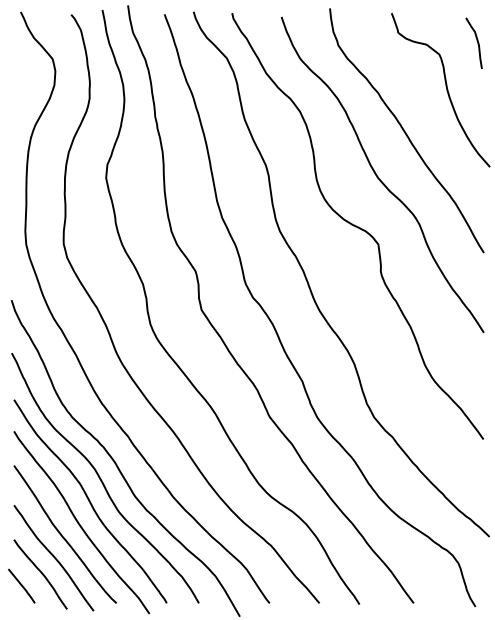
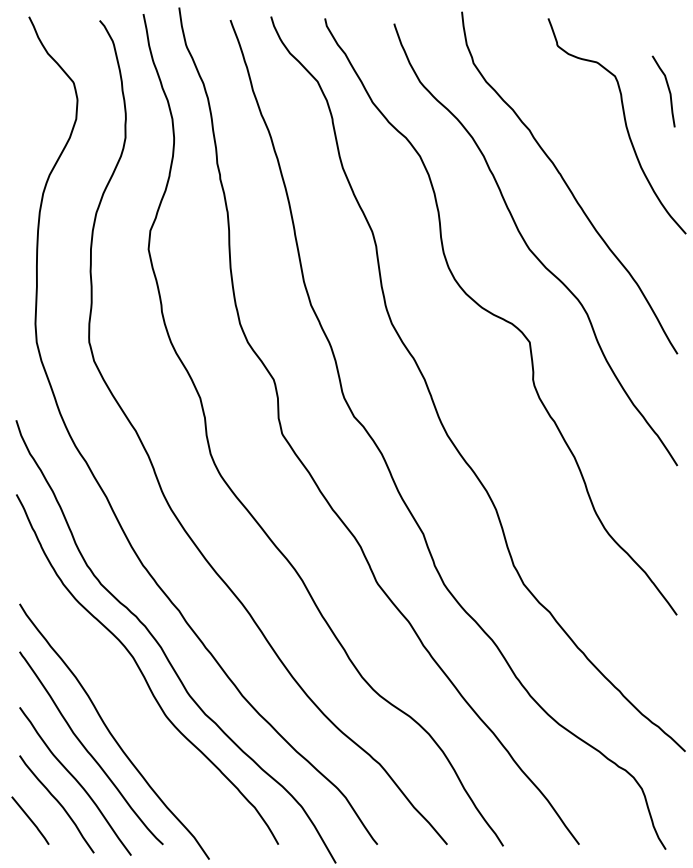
curve: (476, 41) -> (667, 88), moved
curve: (90, 501) -> (126, 702), removed

